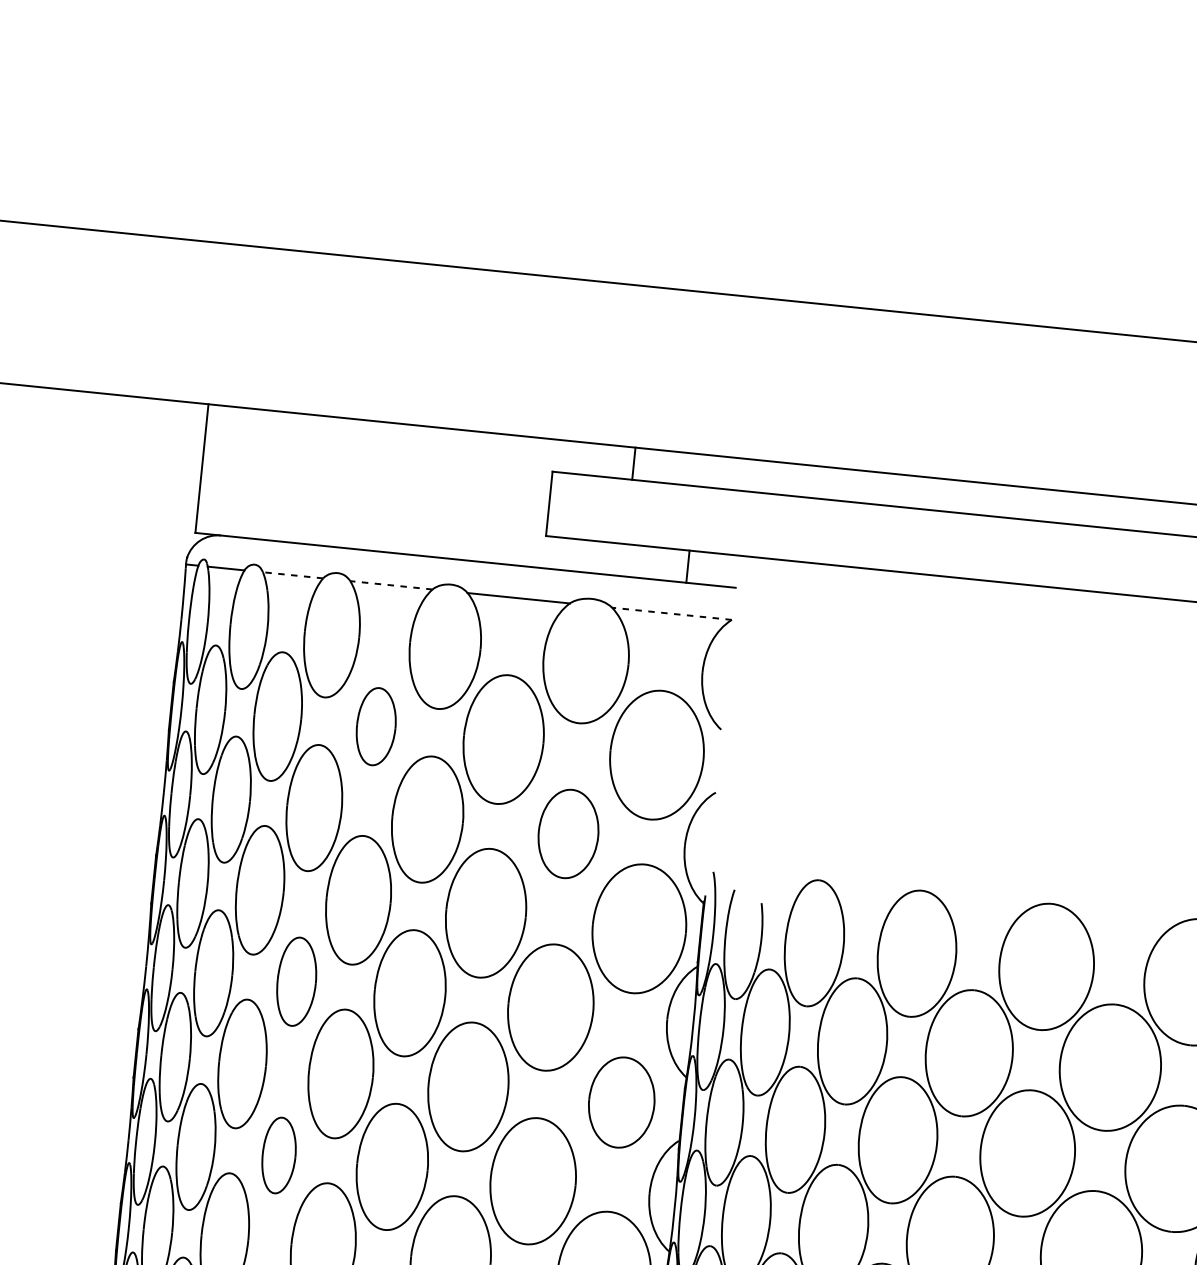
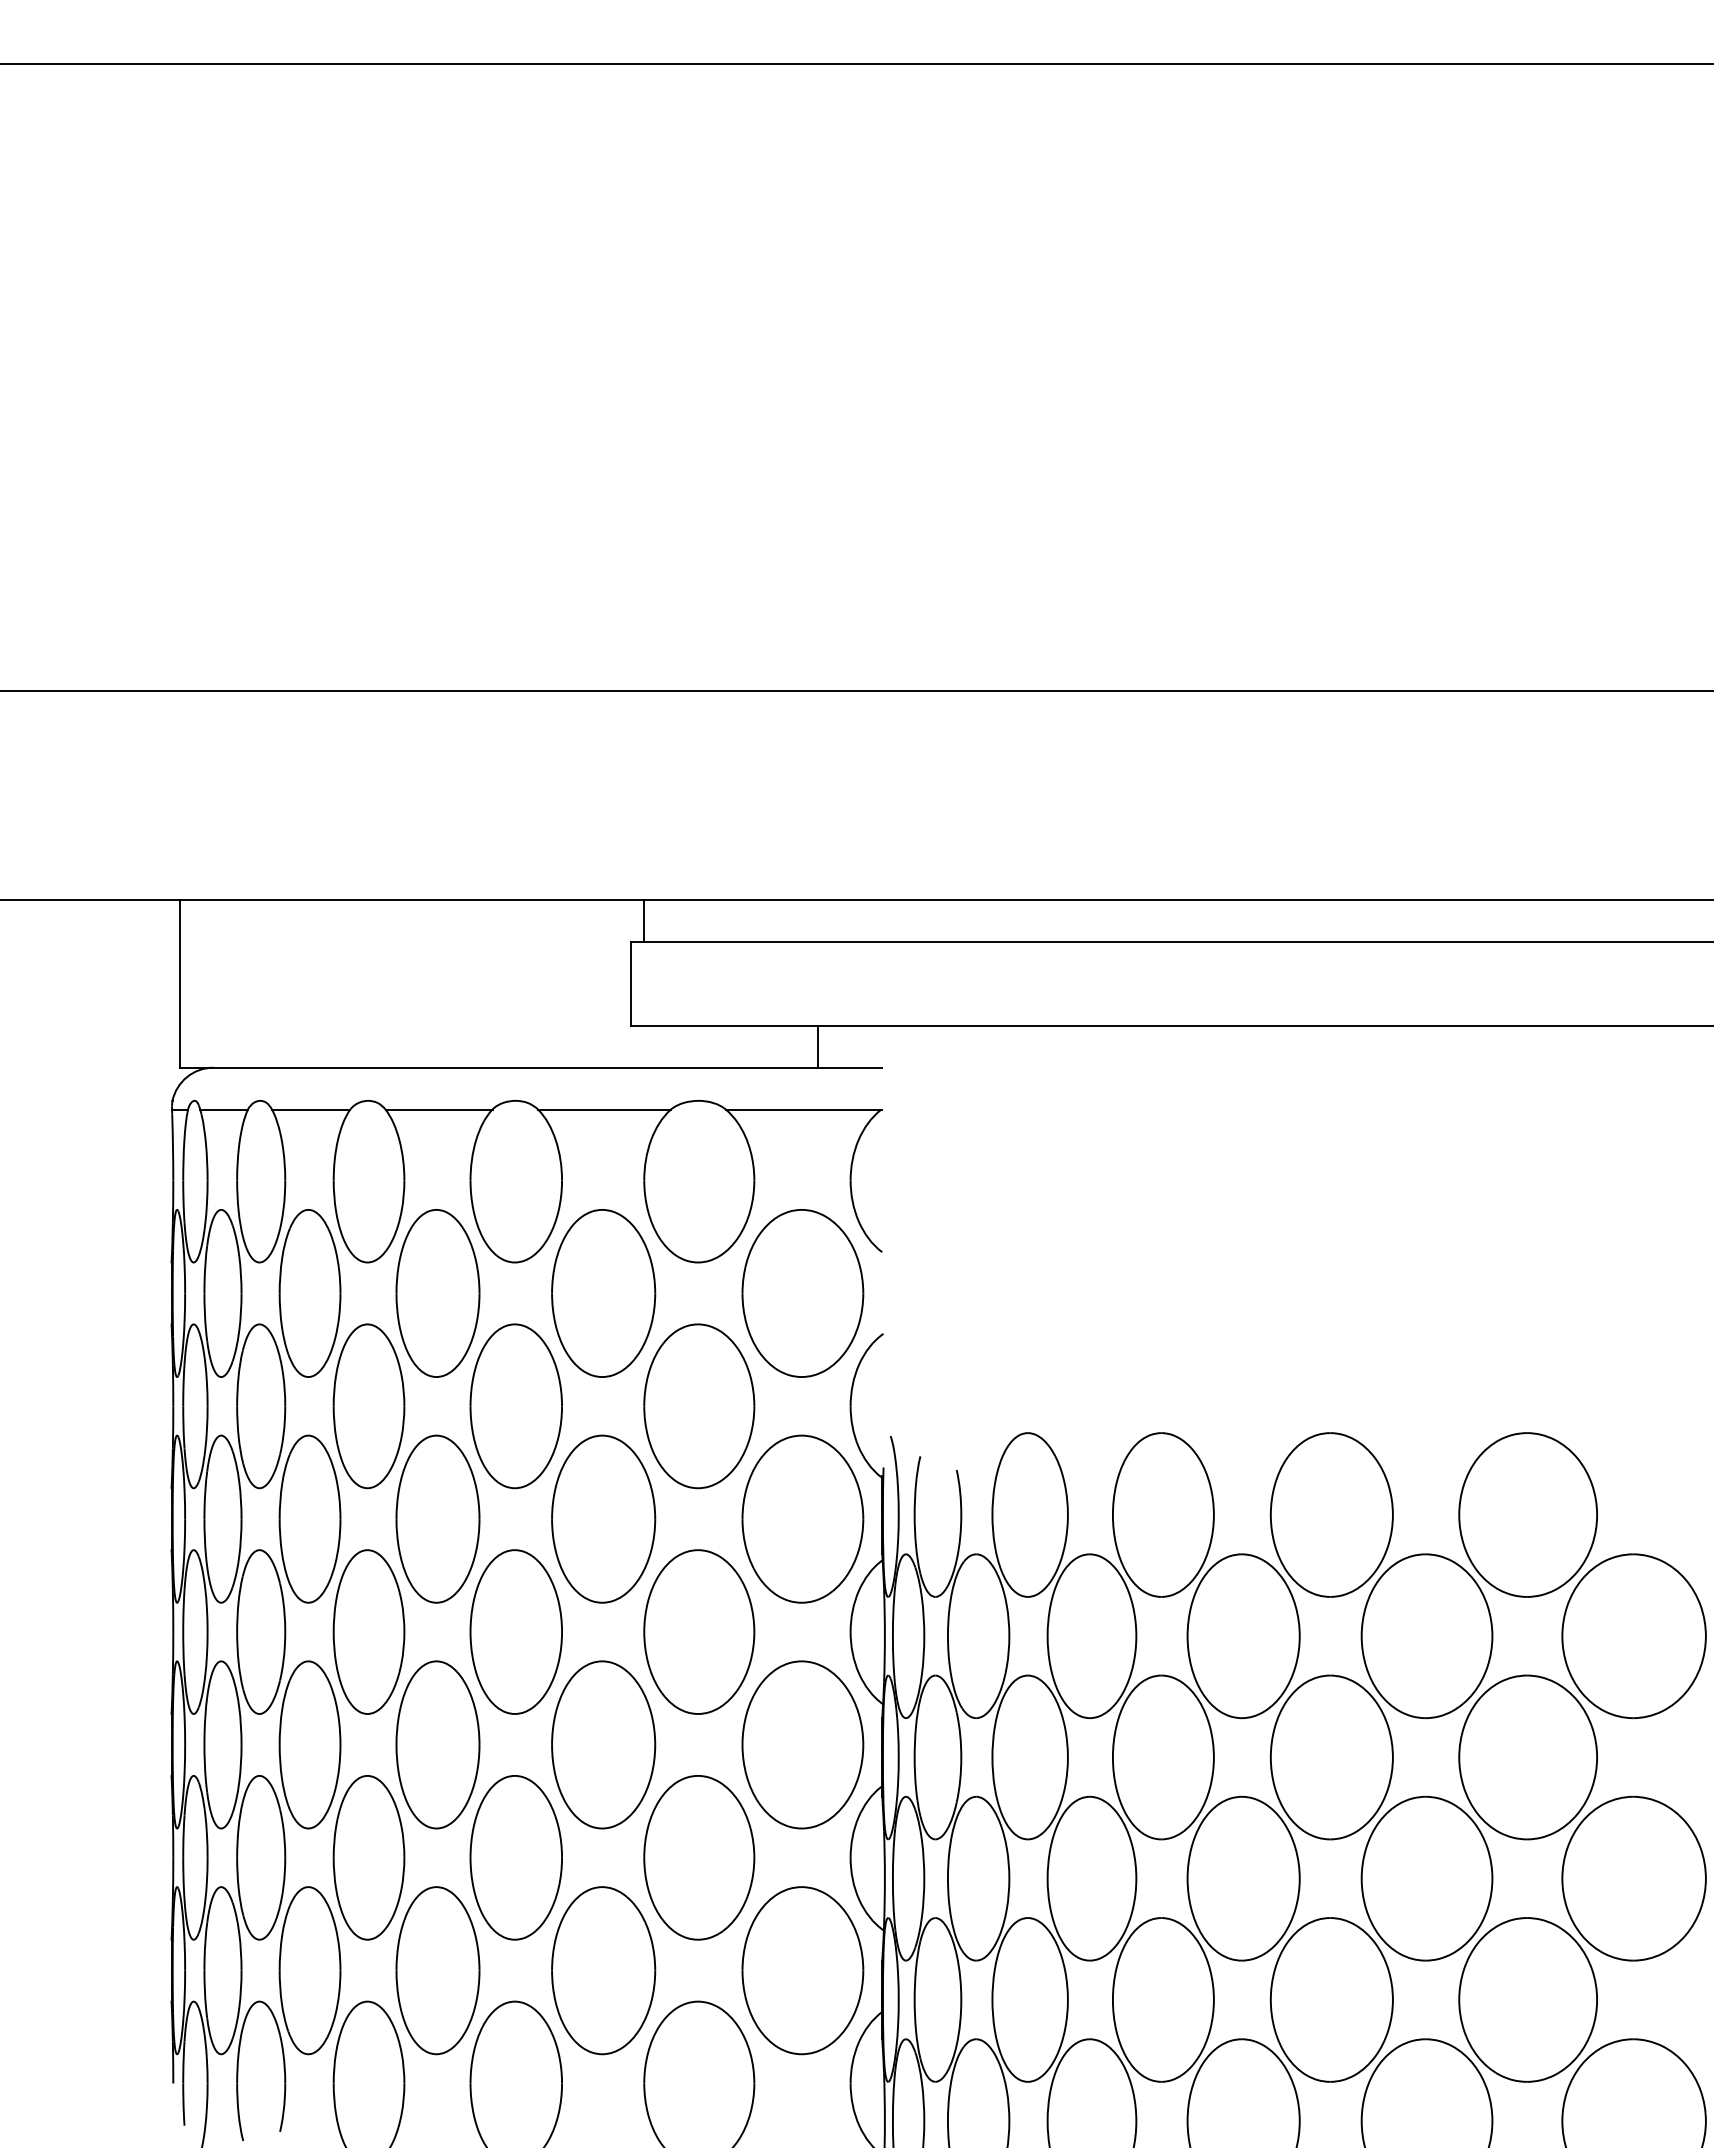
line: (634, 463) -> (644, 921), moved
line: (292, 575) -> (310, 1109), dashed -> solid
line: (391, 585) -> (439, 1109), dashed -> solid
line: (671, 613) -> (803, 1109), dashed -> solid
part: (375, 726) -> (437, 1293), size x1.67
part: (568, 834) -> (699, 1406), size x1.43
part: (296, 981) -> (368, 1631), size x1.43
part: (621, 1102) -> (802, 1744), size x1.43
part: (278, 1155) -> (368, 1857), size x1.67

